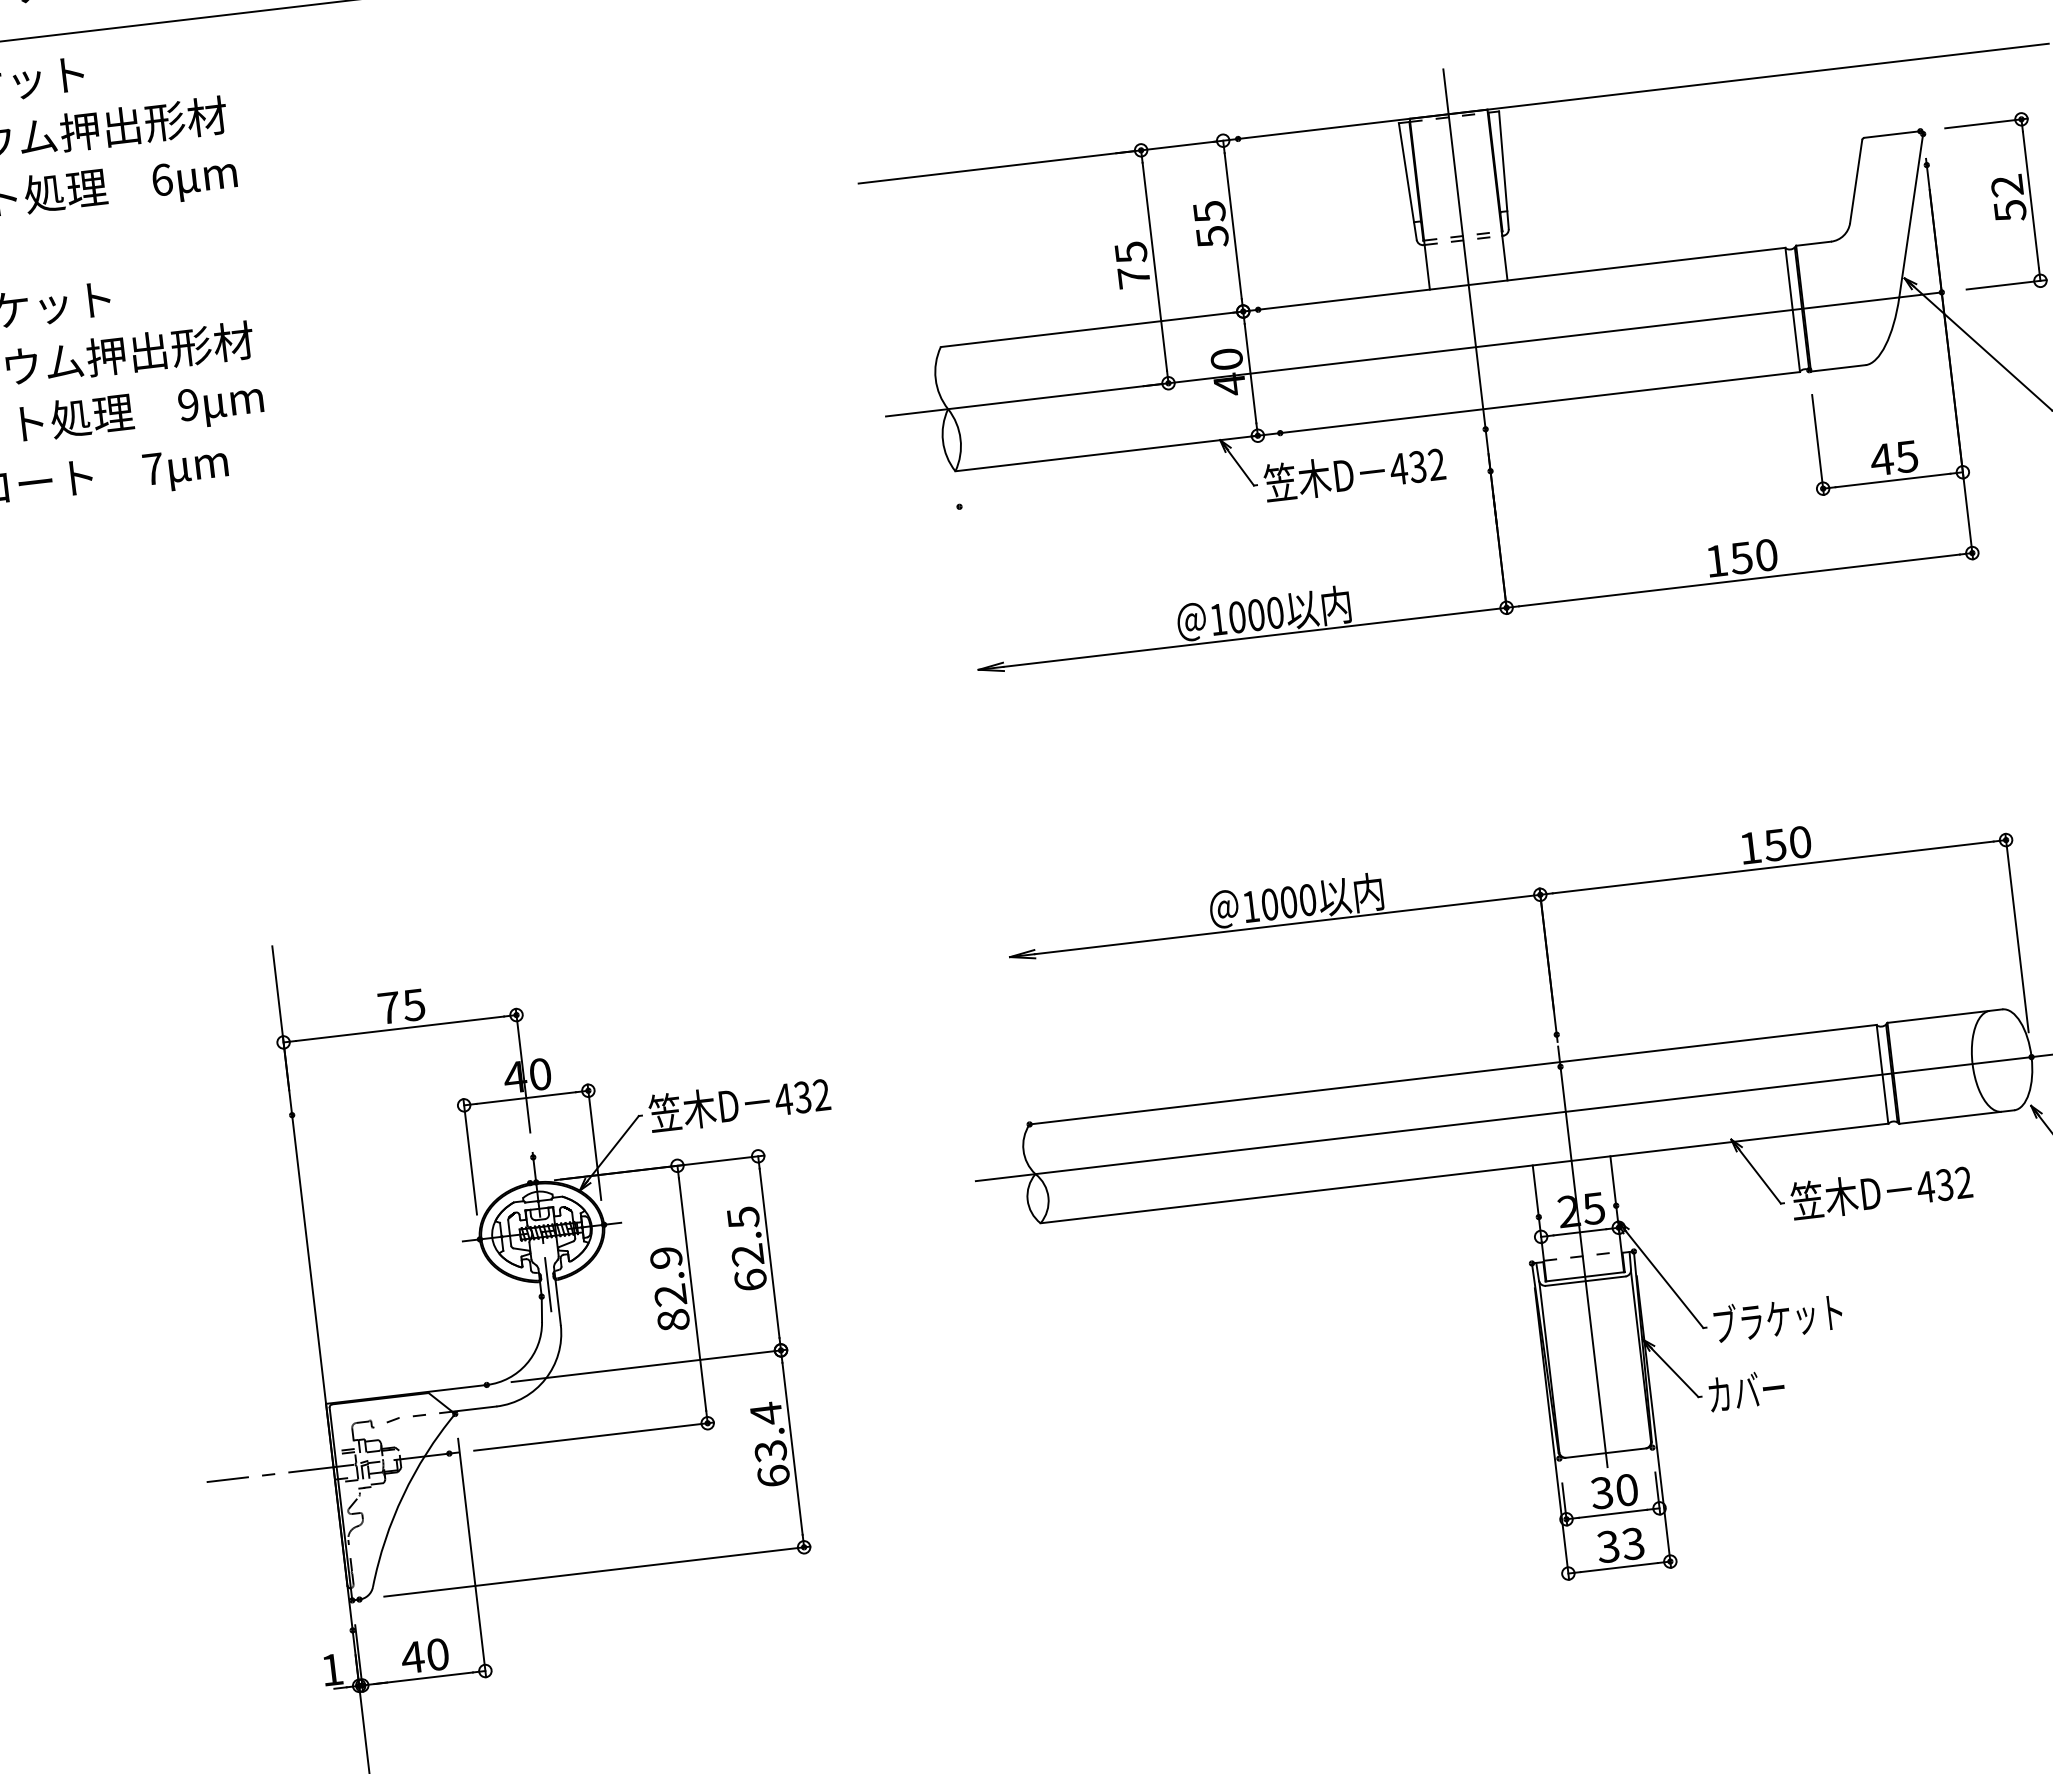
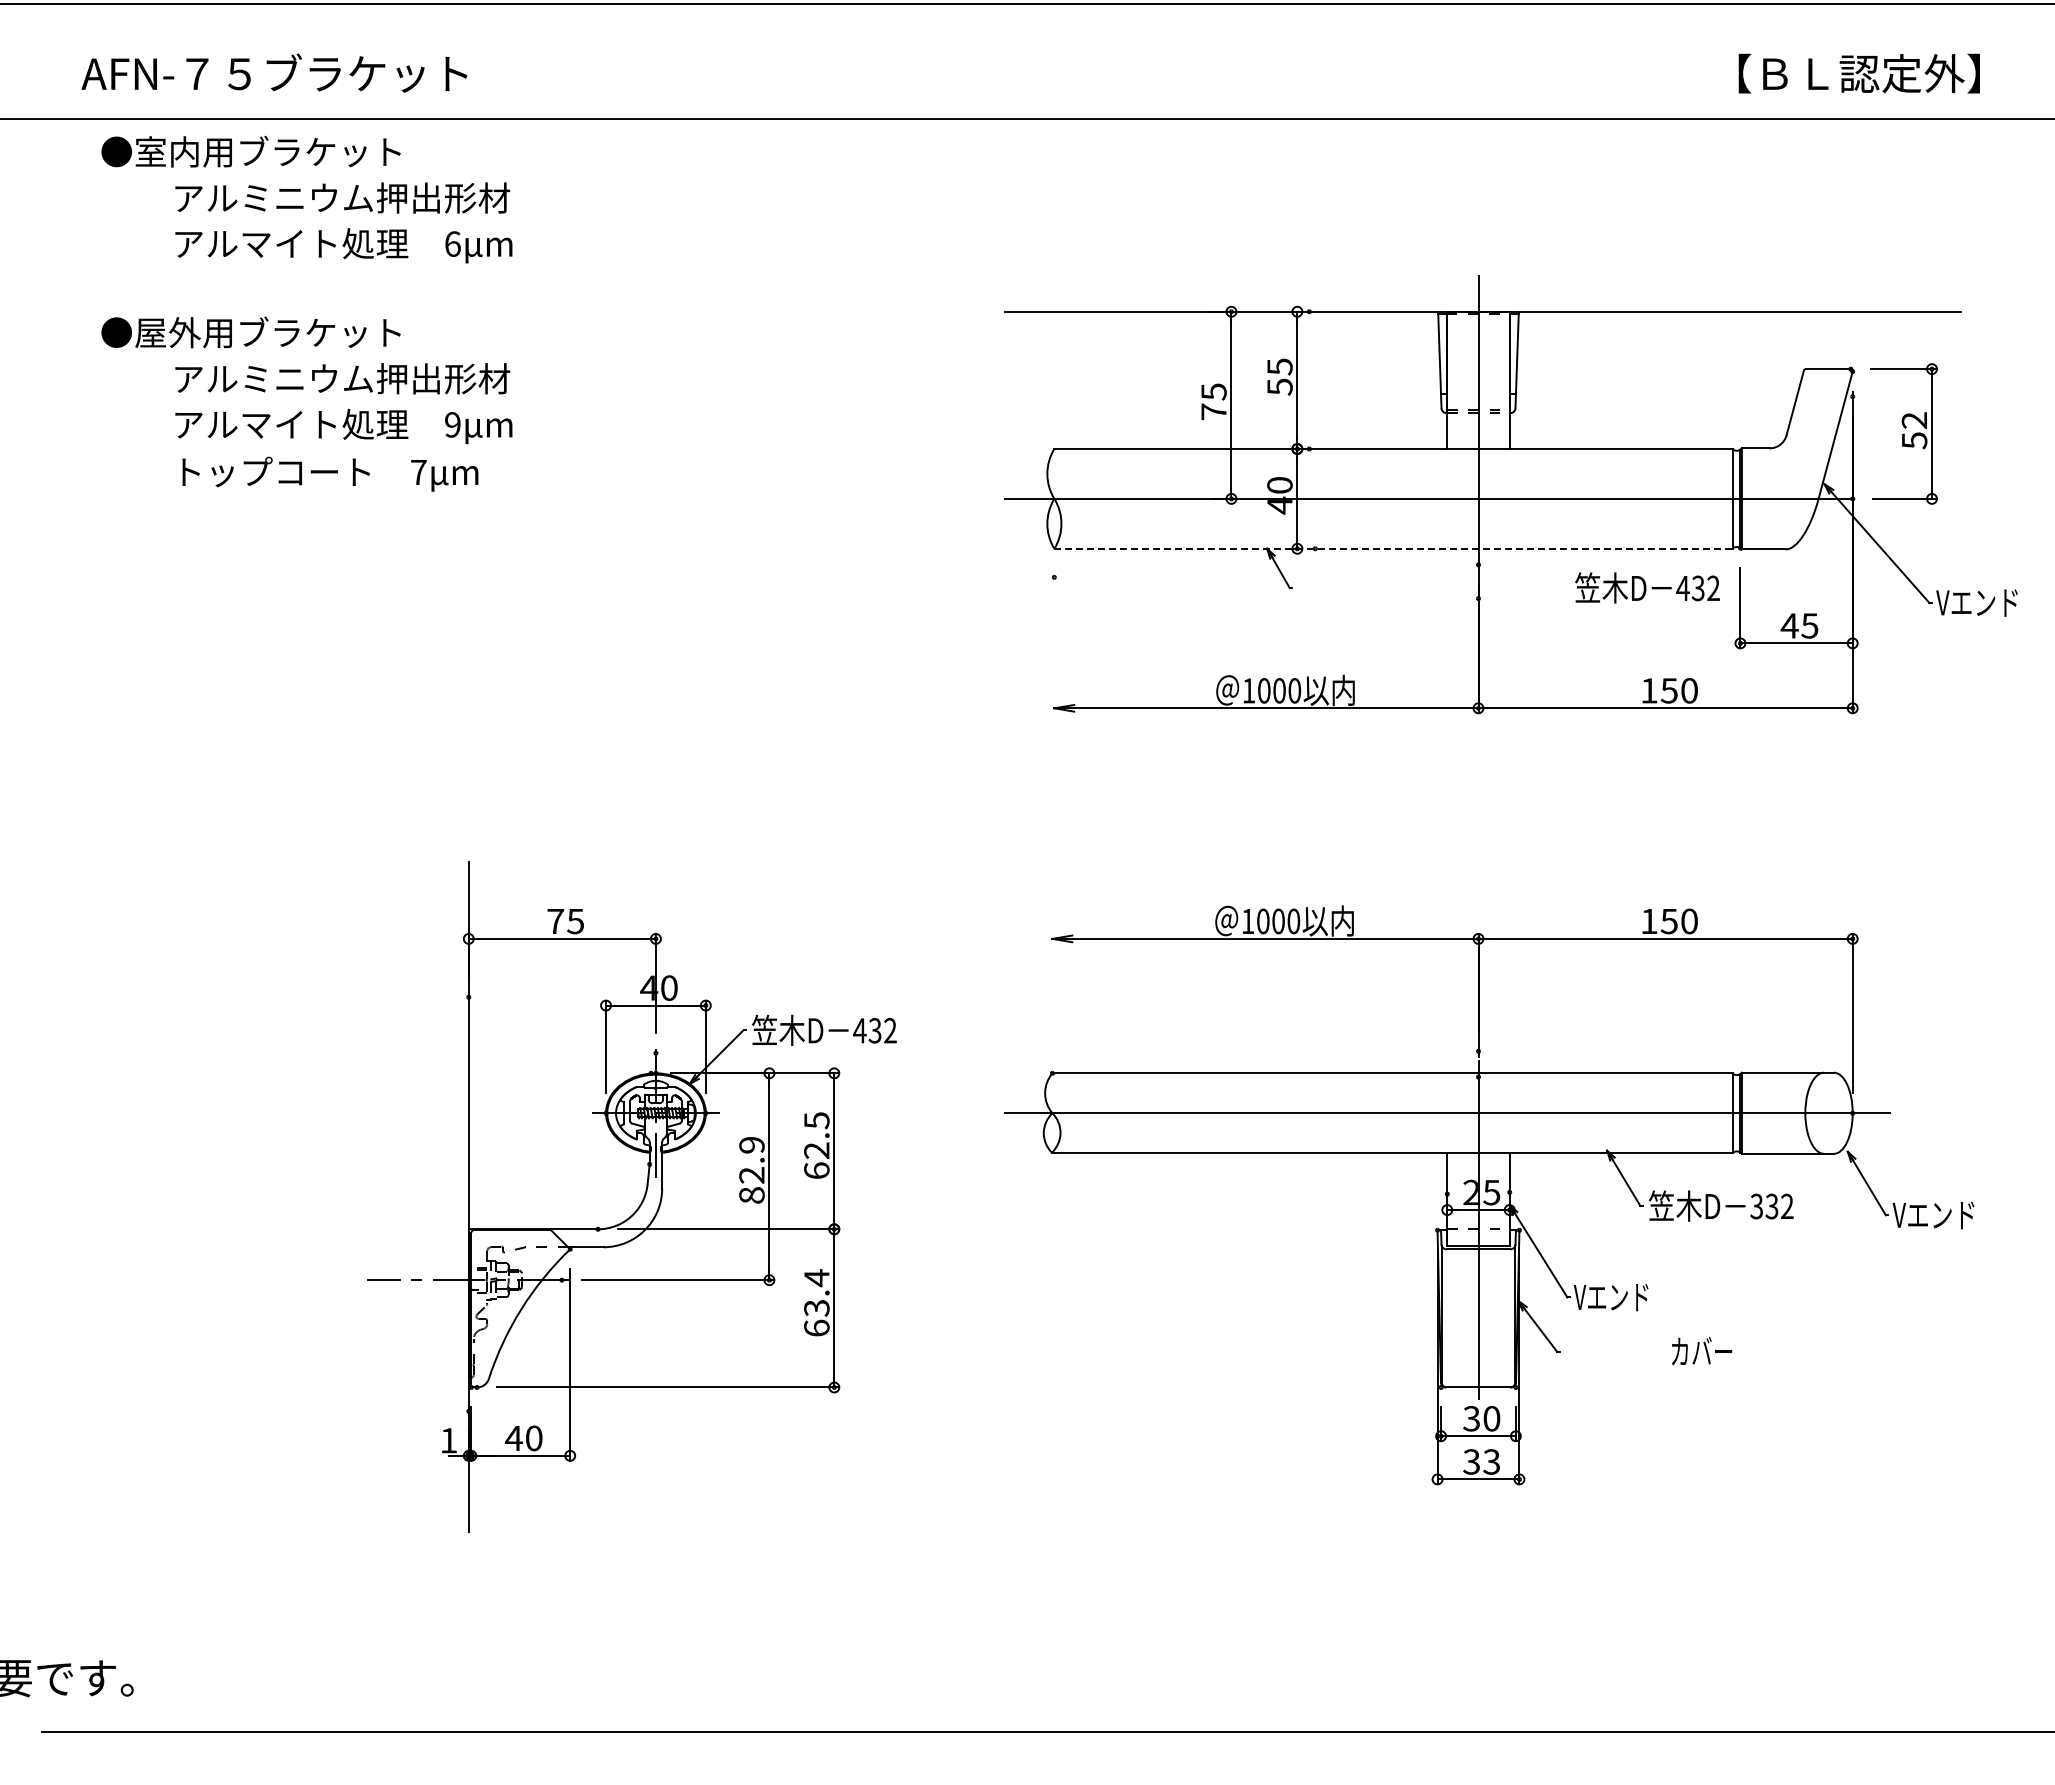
line: (1378, 421) -> (1394, 548), solid -> dashed
text: (1354, 473) -> (1647, 587), moved
text: (1925, 1187) -> (1756, 1206), 432 -> 332
text: (1776, 1318) -> (1626, 1296), ブラケット -> Vエンド
text: (1747, 1391) -> (1702, 1351), moved

